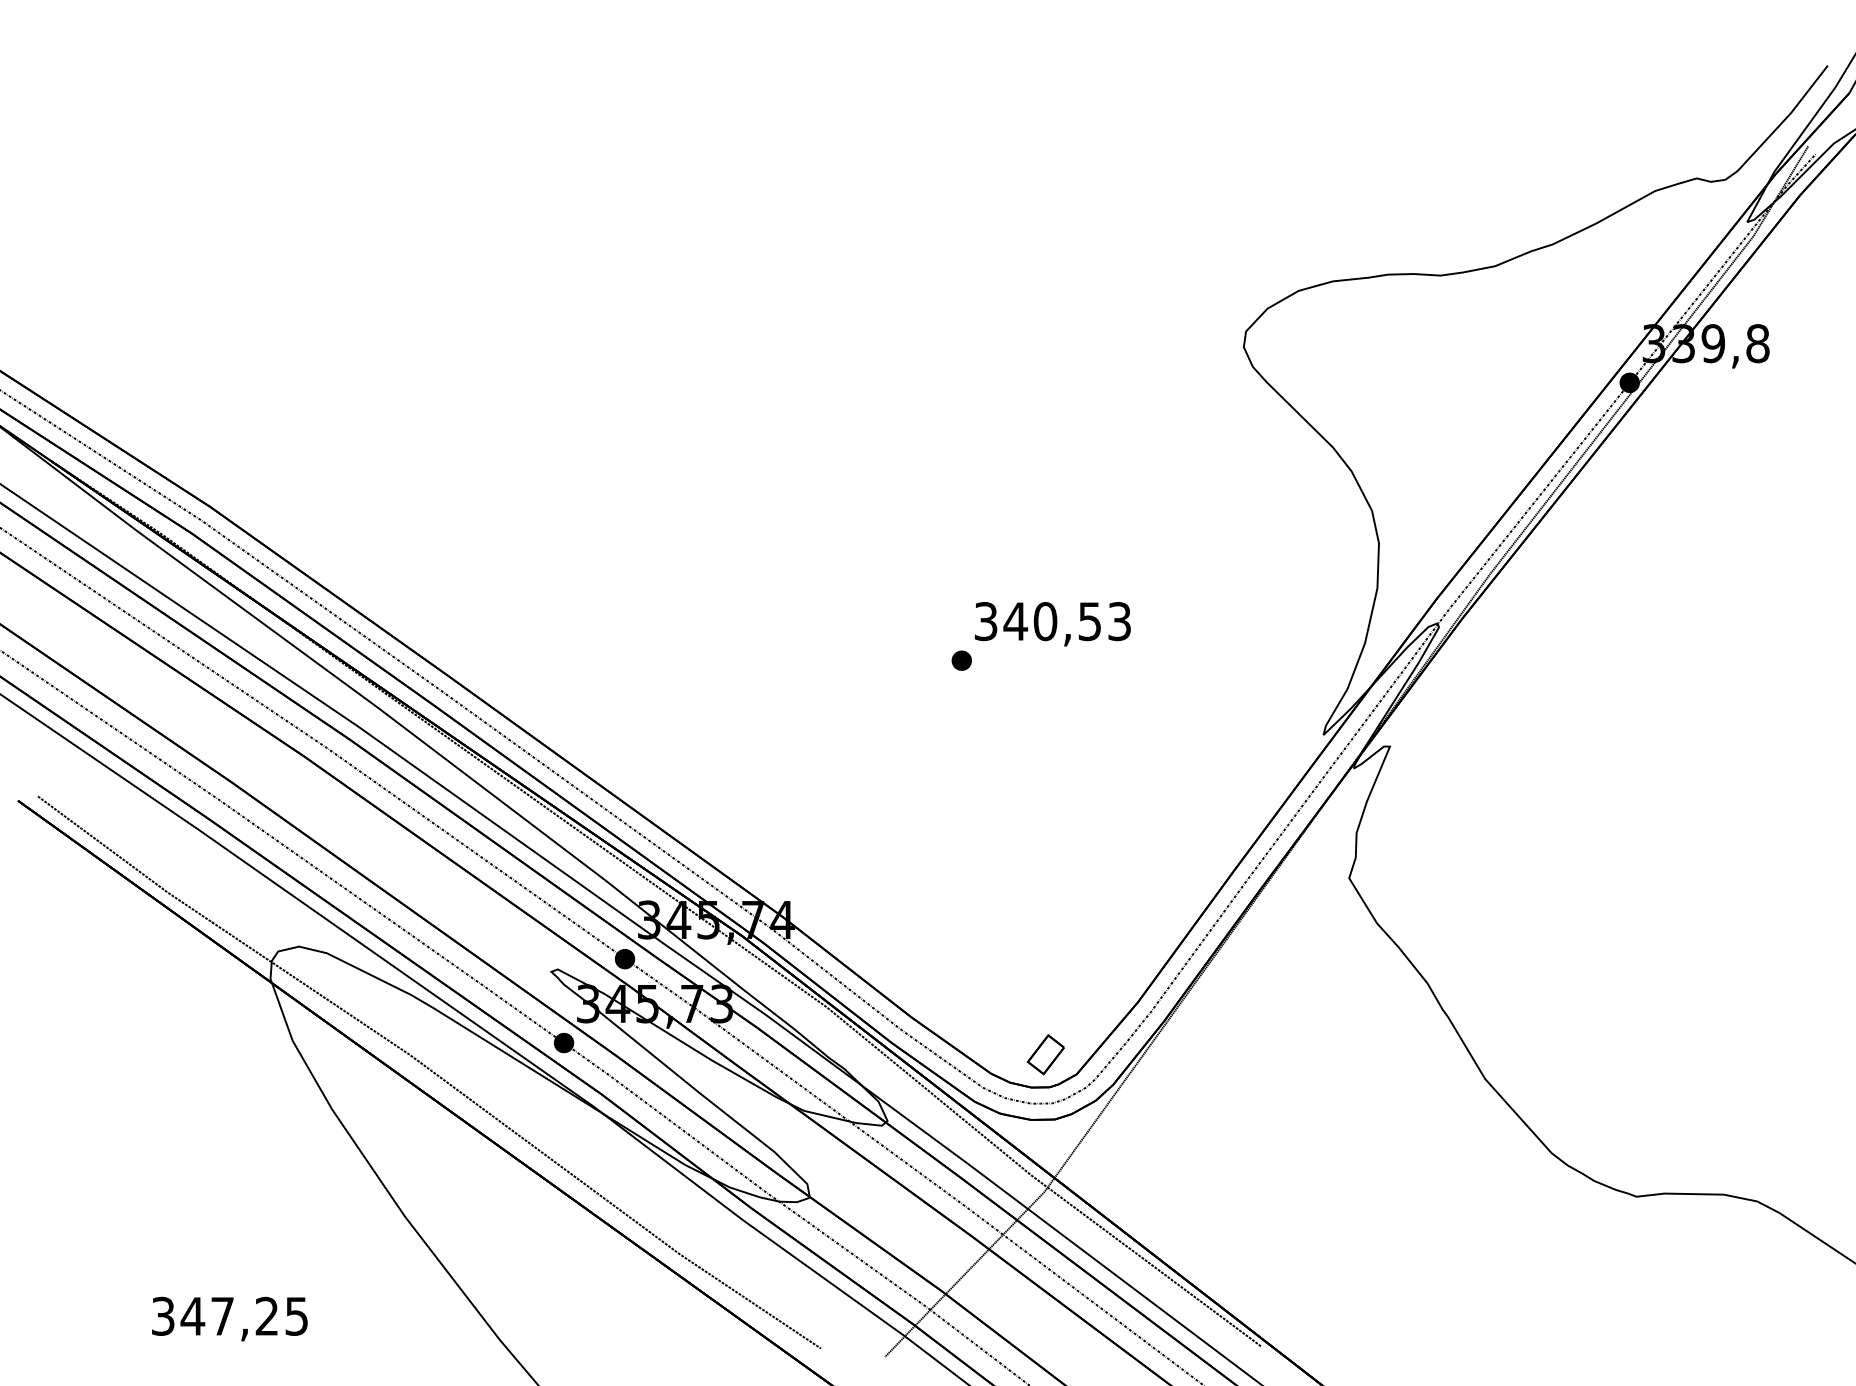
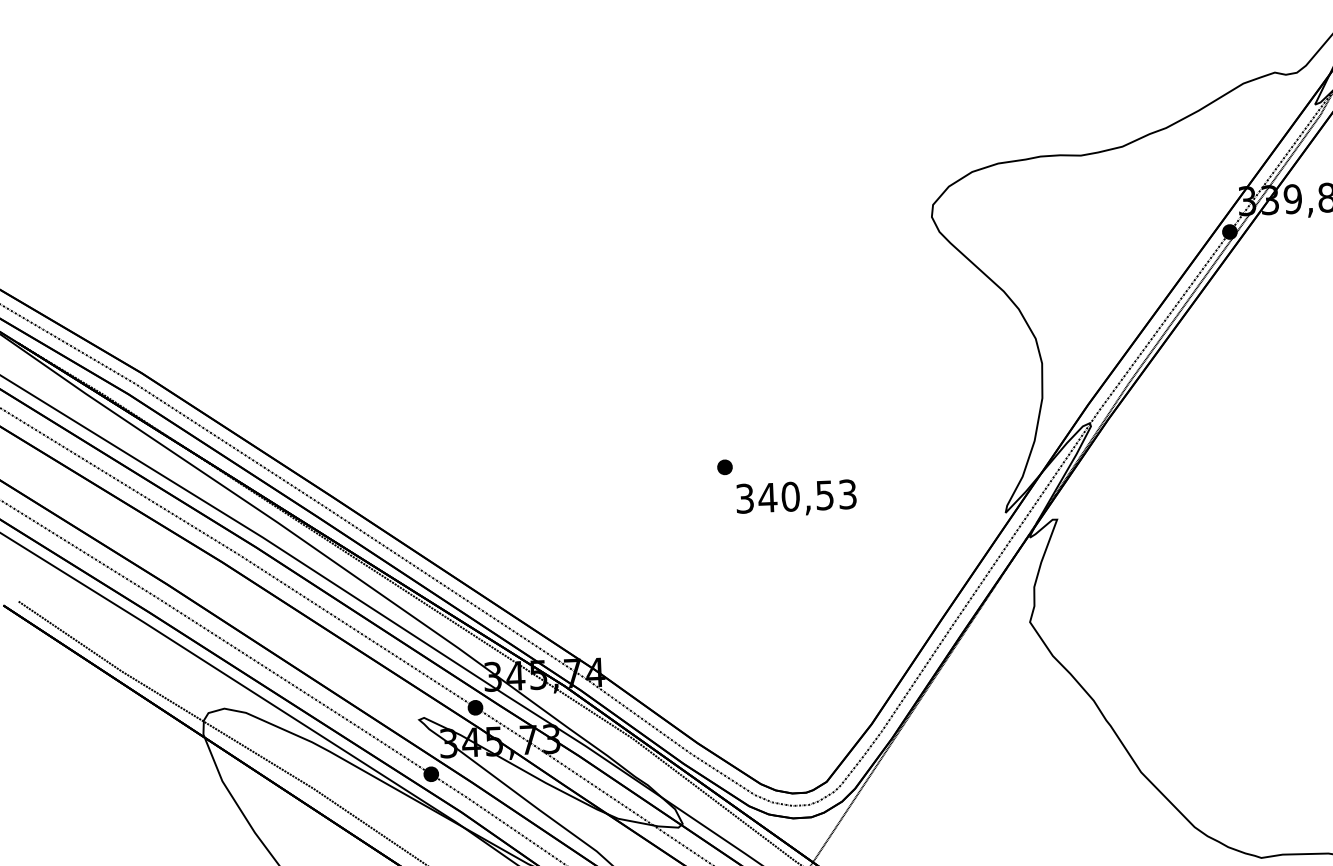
text: (1052, 624) -> (796, 498), moved
part: (1045, 1054) -> (802, 767), removed

